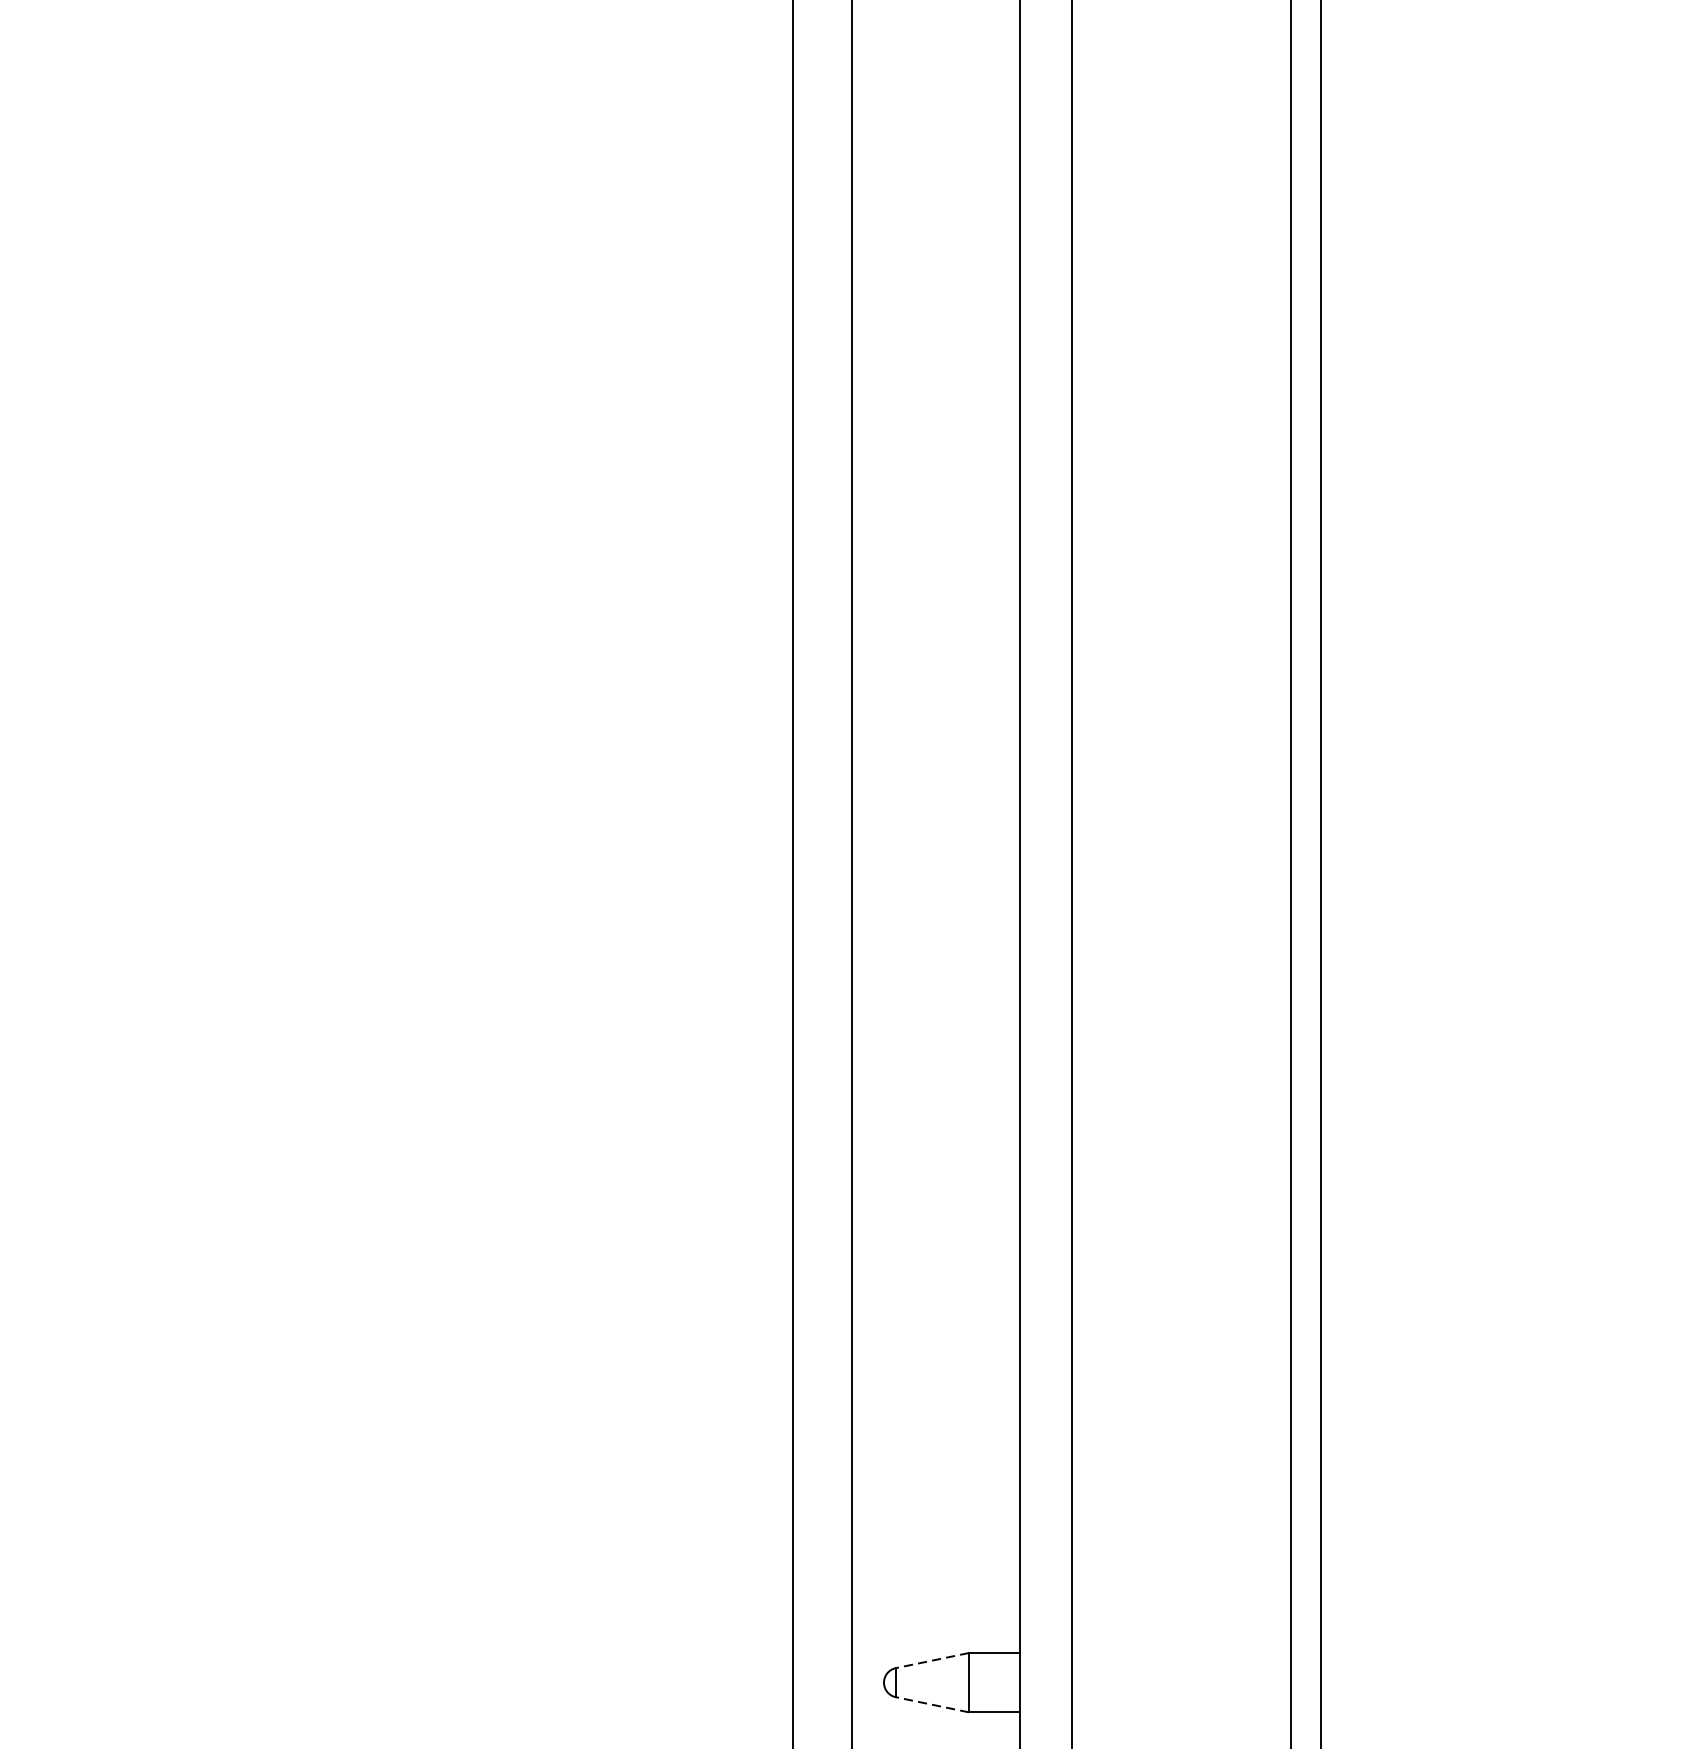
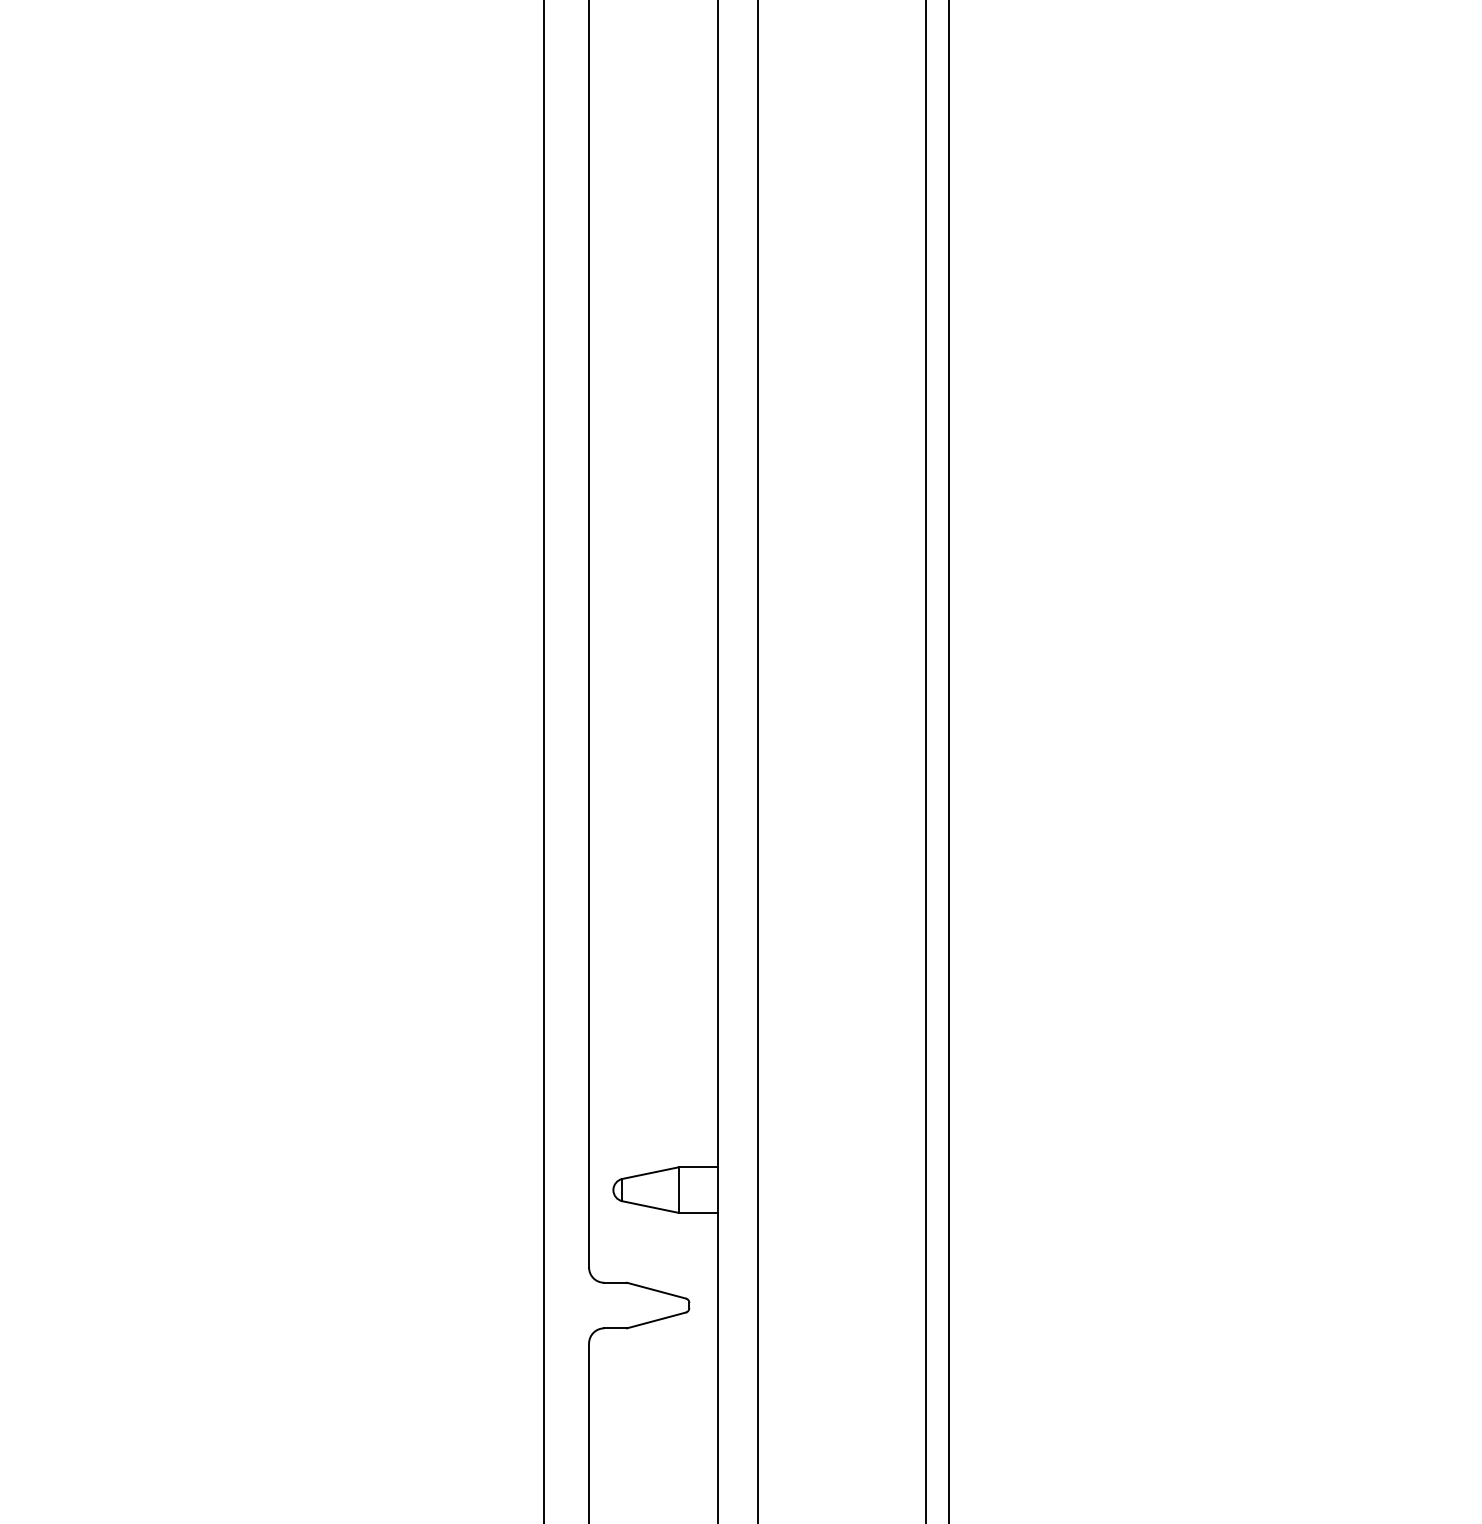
line: (932, 1661) -> (650, 1173), dashed -> solid
line: (932, 1705) -> (650, 1207), dashed -> solid

